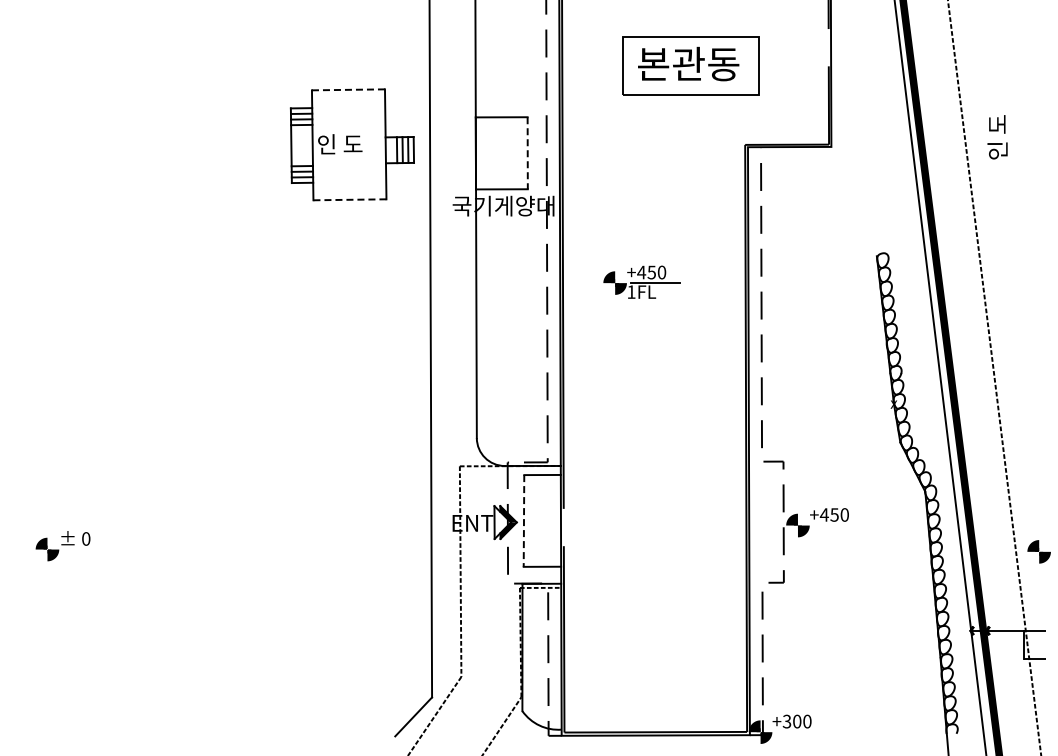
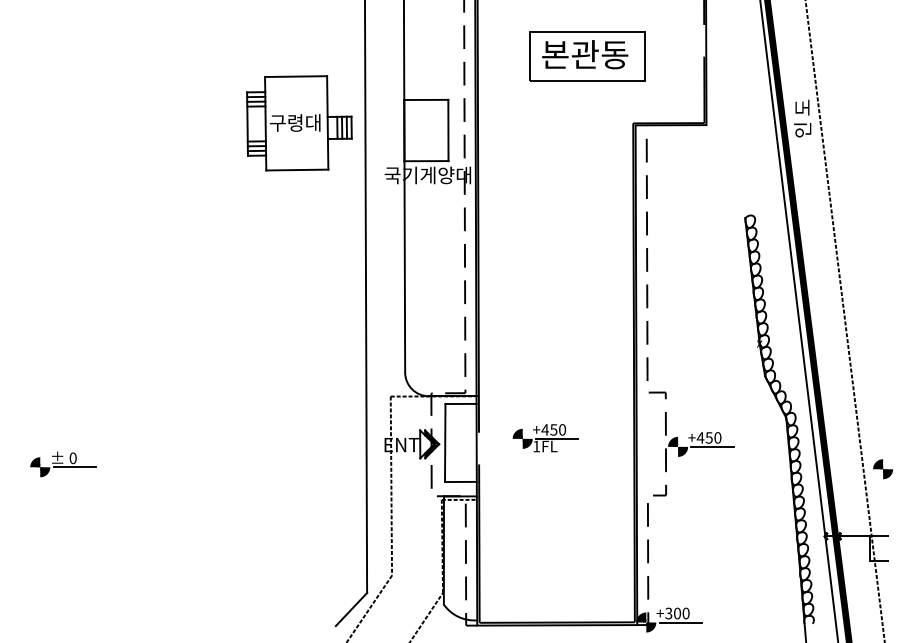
line: (348, 89) -> (296, 76), dashed -> solid
text: (997, 137) -> (802, 118), moved
text: (347, 144) -> (295, 123), 인 도 -> 구령대
line: (527, 153) -> (448, 130), dashed -> solid
line: (349, 199) -> (296, 169), dashed -> solid
part: (641, 281) -> (545, 437), moved
line: (523, 520) -> (444, 442), dashed -> solid
line: (838, 525) -> (712, 446), added
line: (87, 549) -> (74, 467), added
line: (800, 732) -> (680, 622), added

